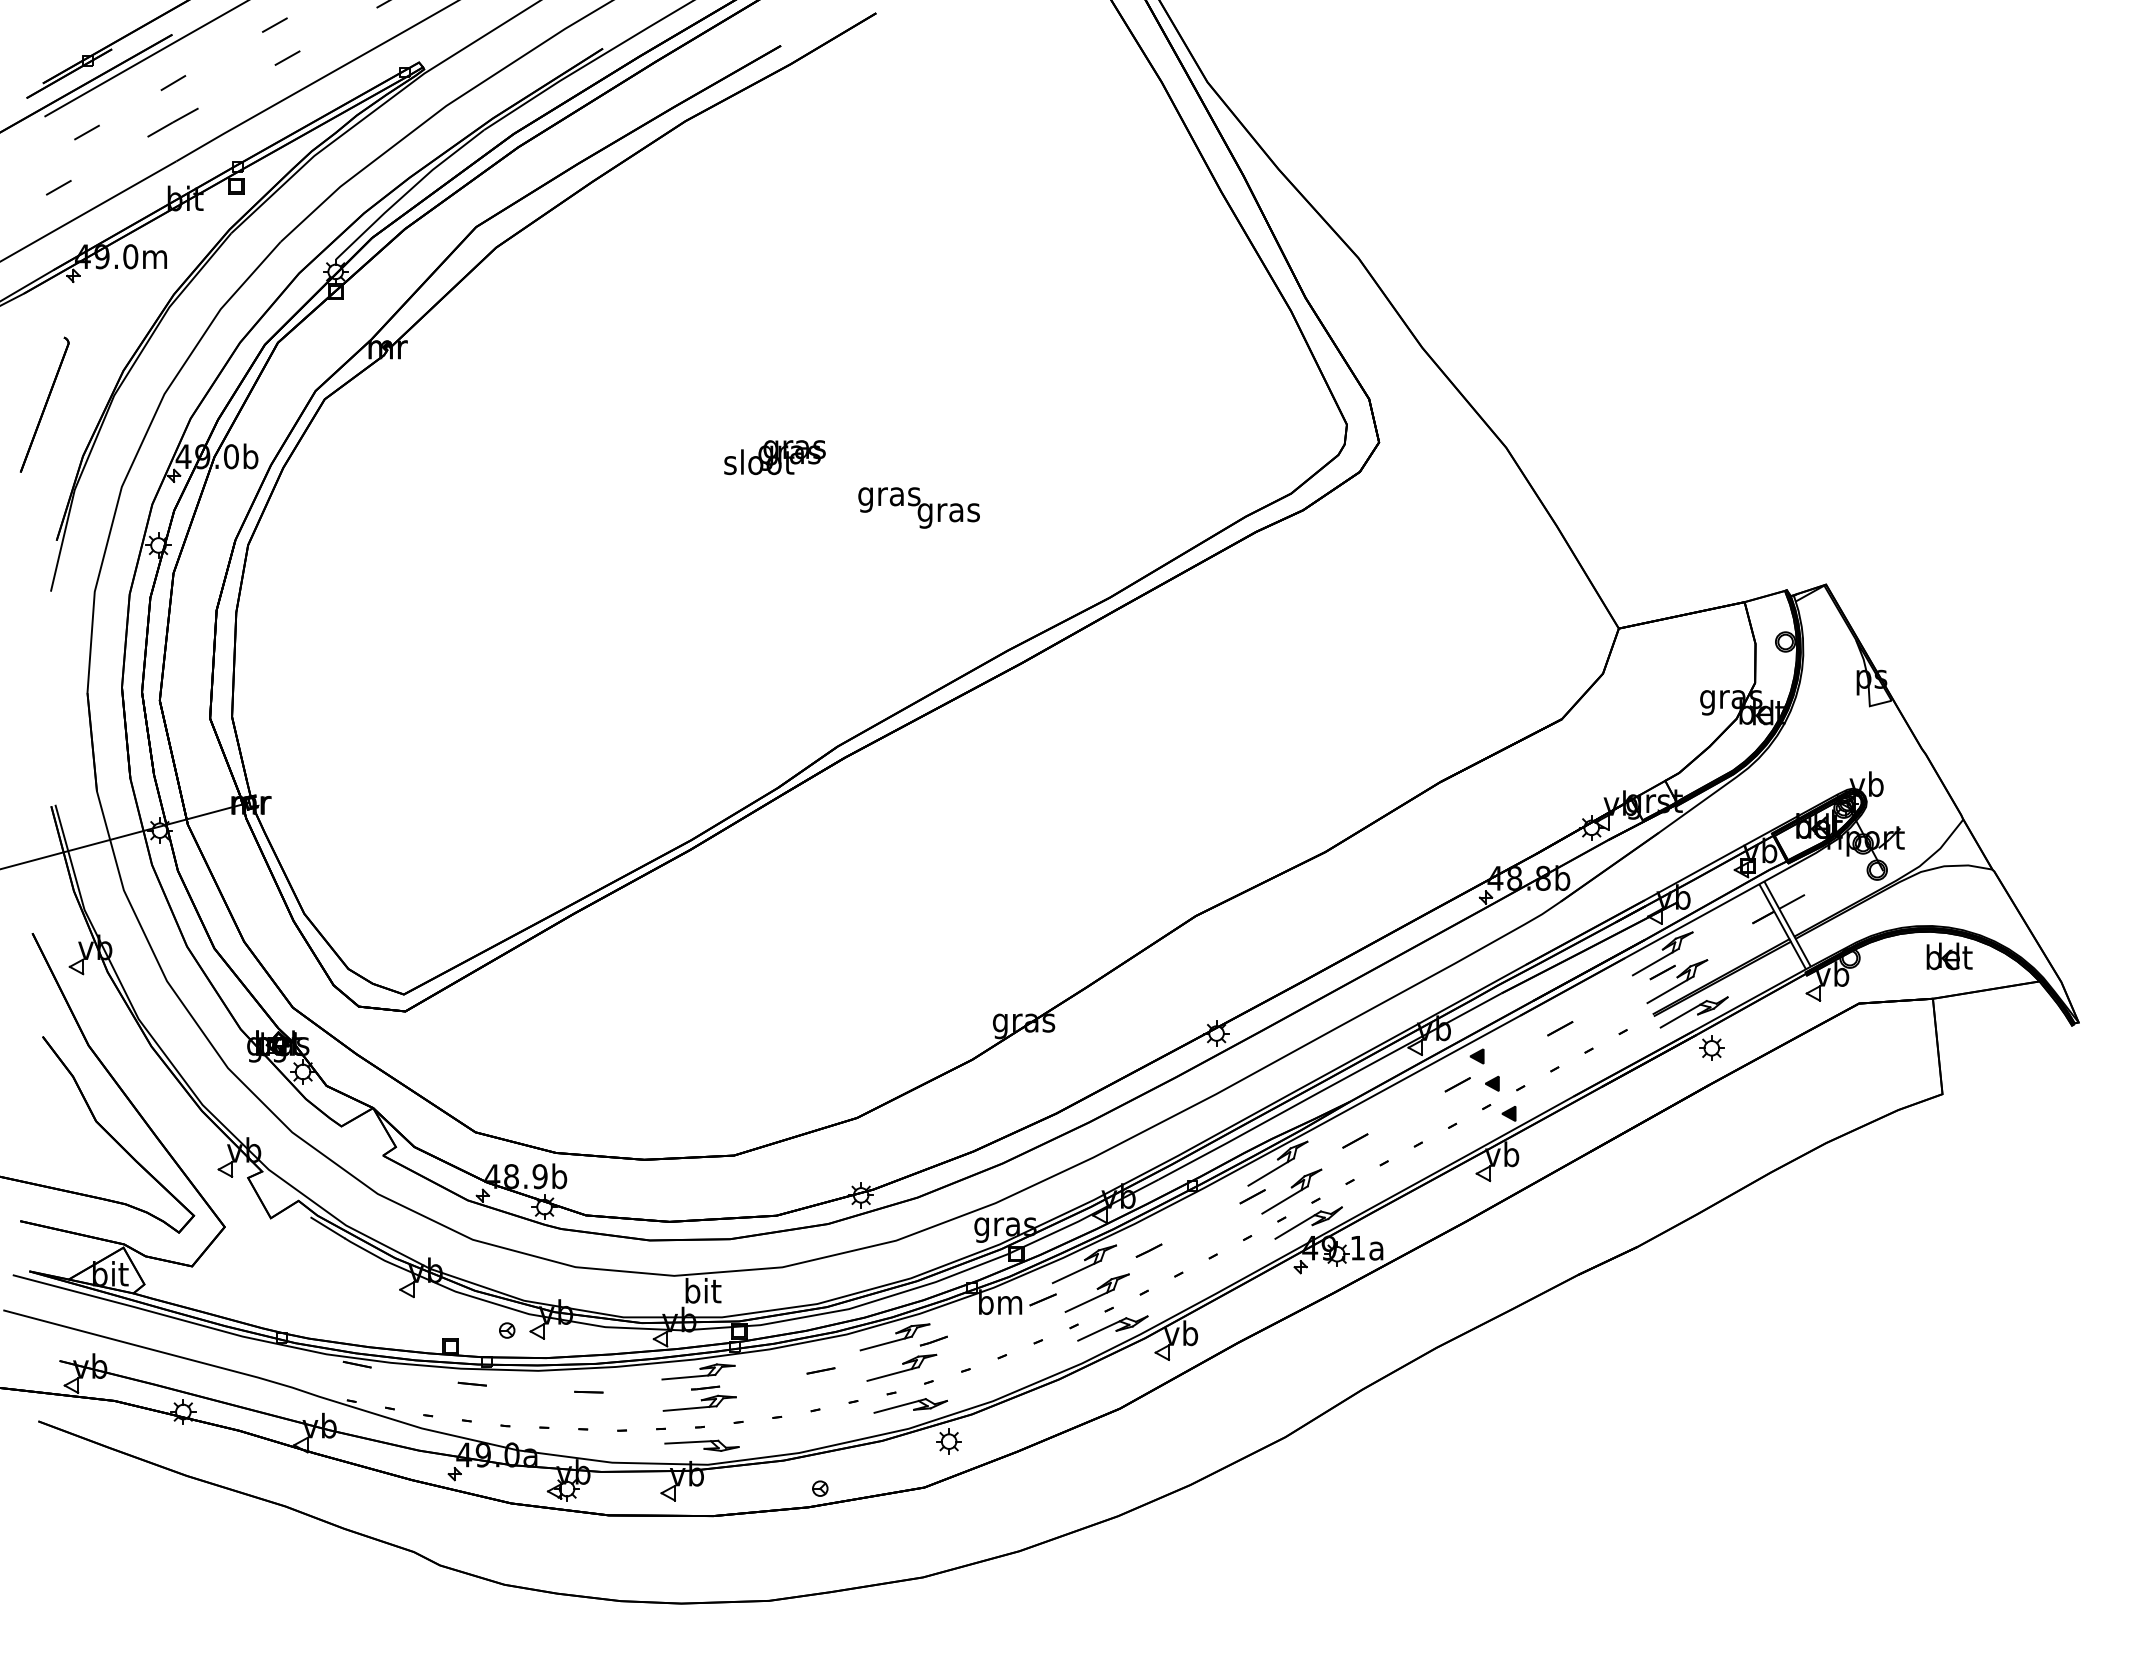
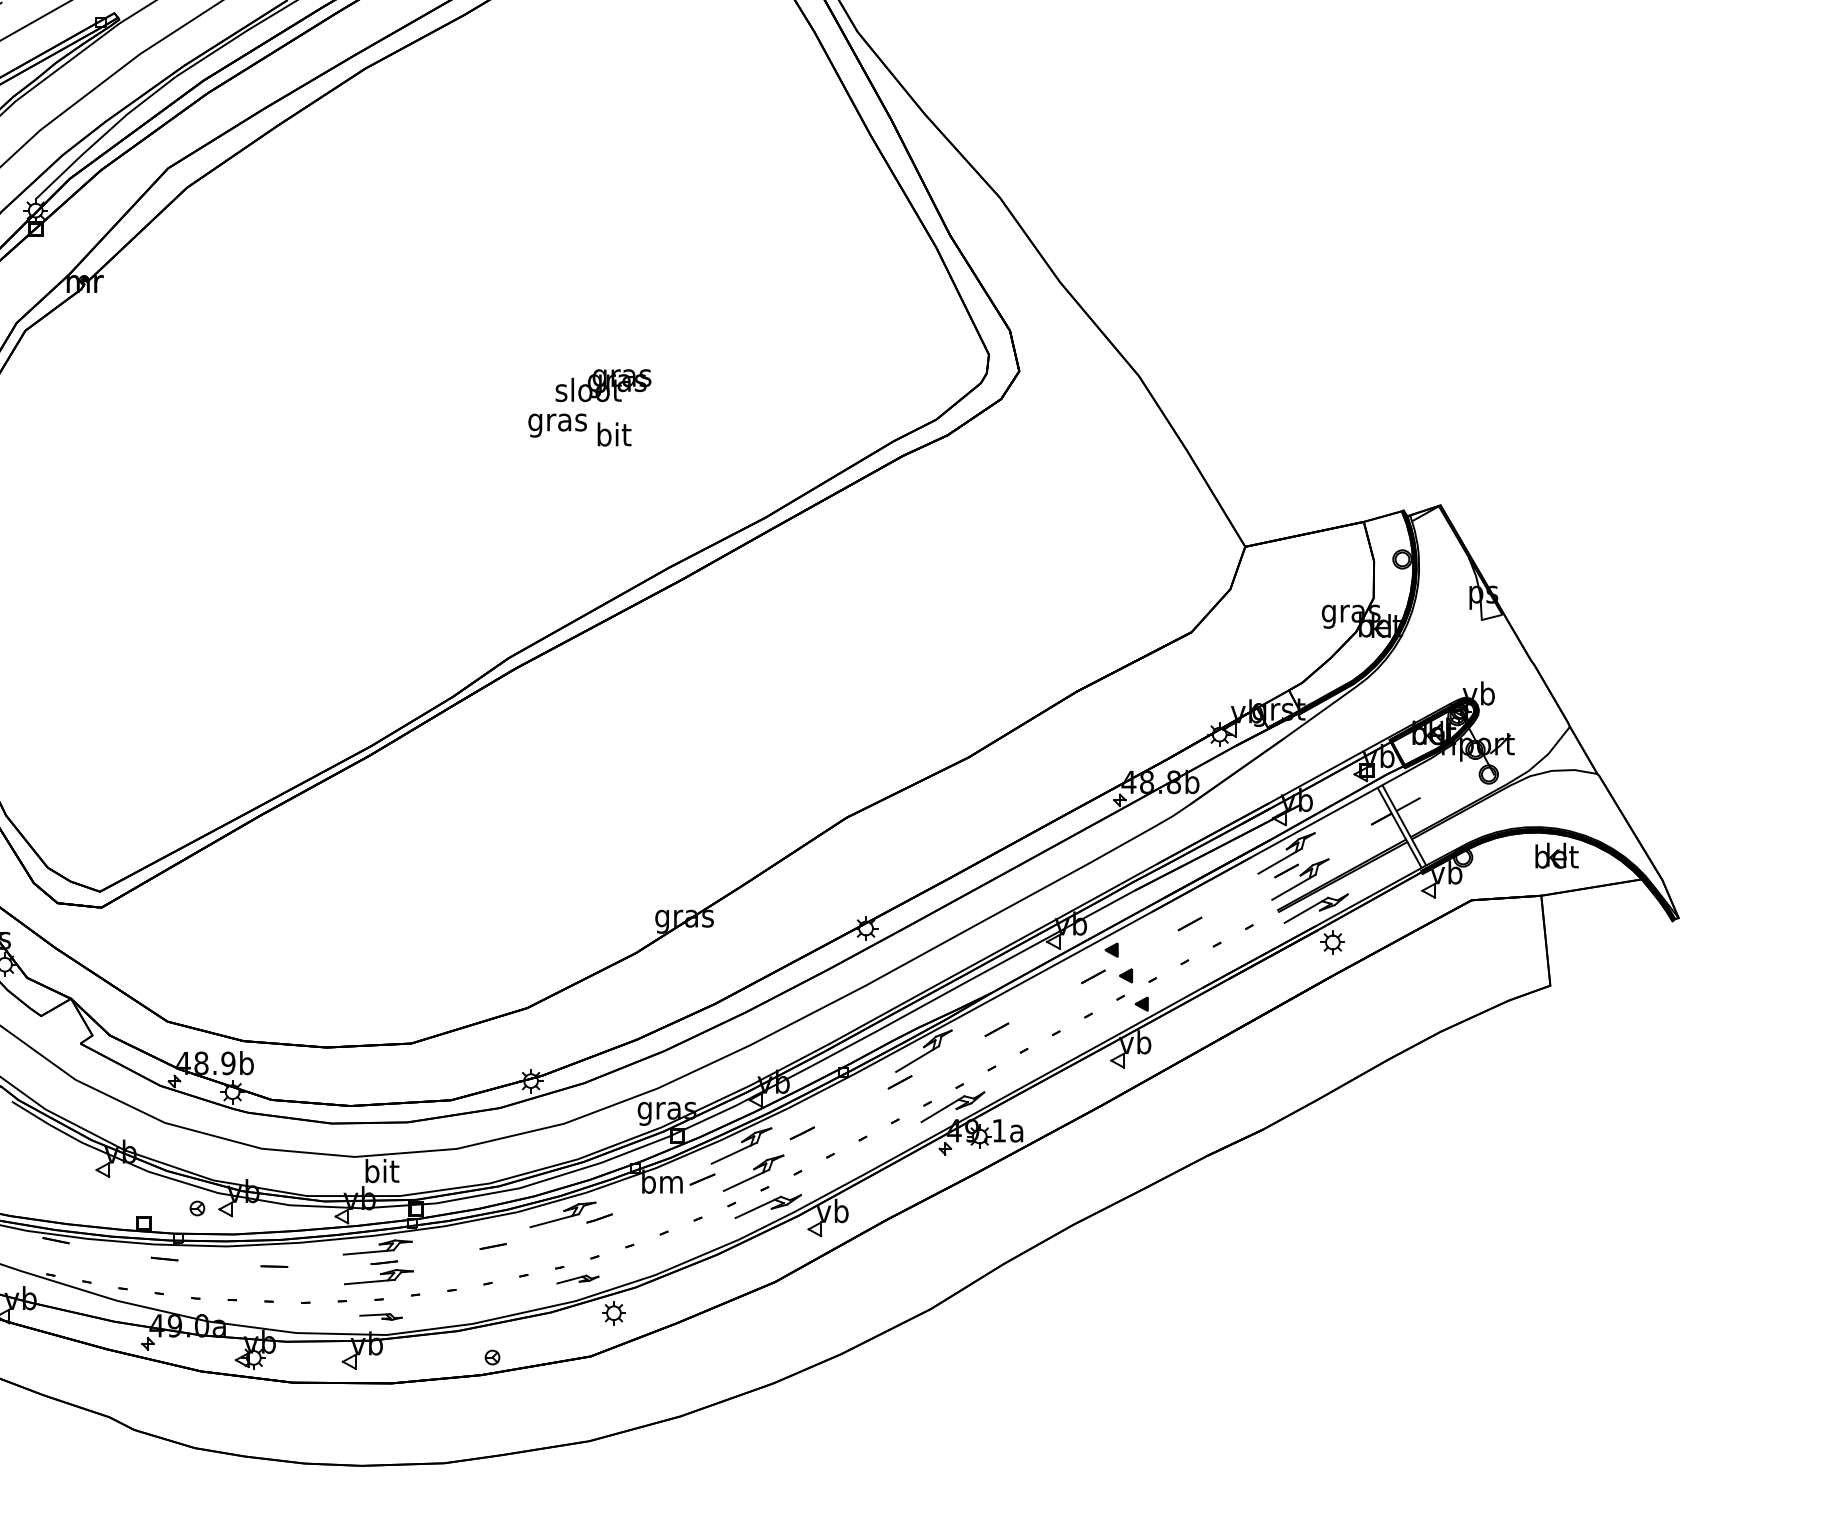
text: (774, 457) -> (603, 385), moved
text: (948, 512) -> (613, 437), gras -> bit
part: (1291, 1191) -> (936, 1077), removed
part: (901, 1367) -> (569, 1243), removed
part: (910, 1405) -> (577, 1279), size x0.6
part: (701, 1445) -> (380, 1316), size x0.6

